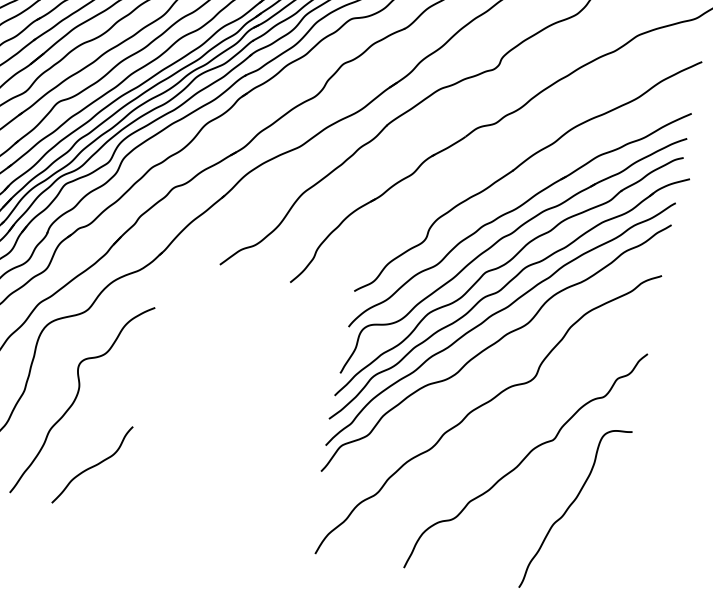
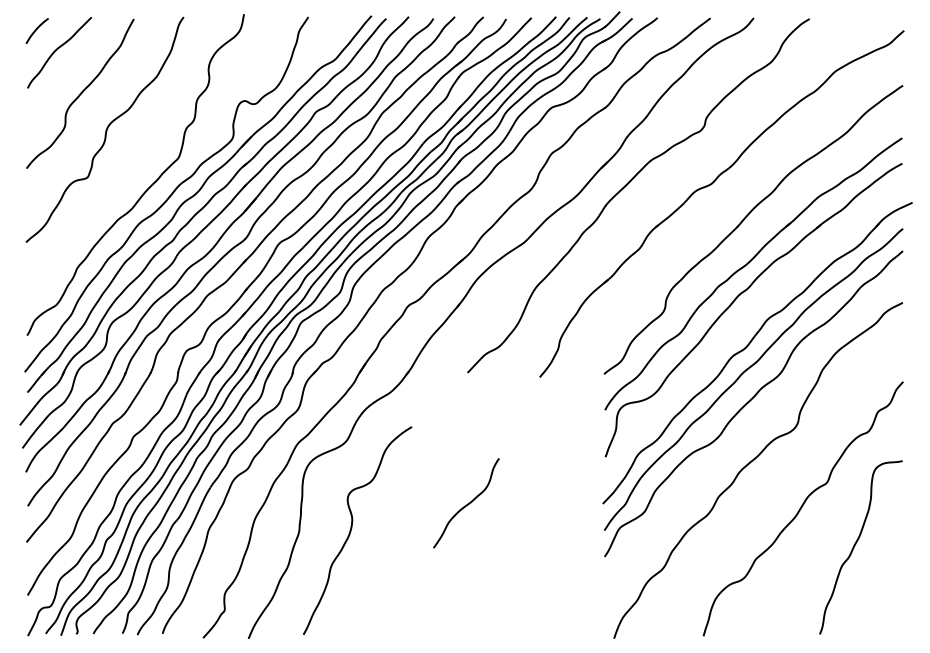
part: (502, 267) -> (744, 323), removed
curve: (93, 465) -> (467, 503), moved

